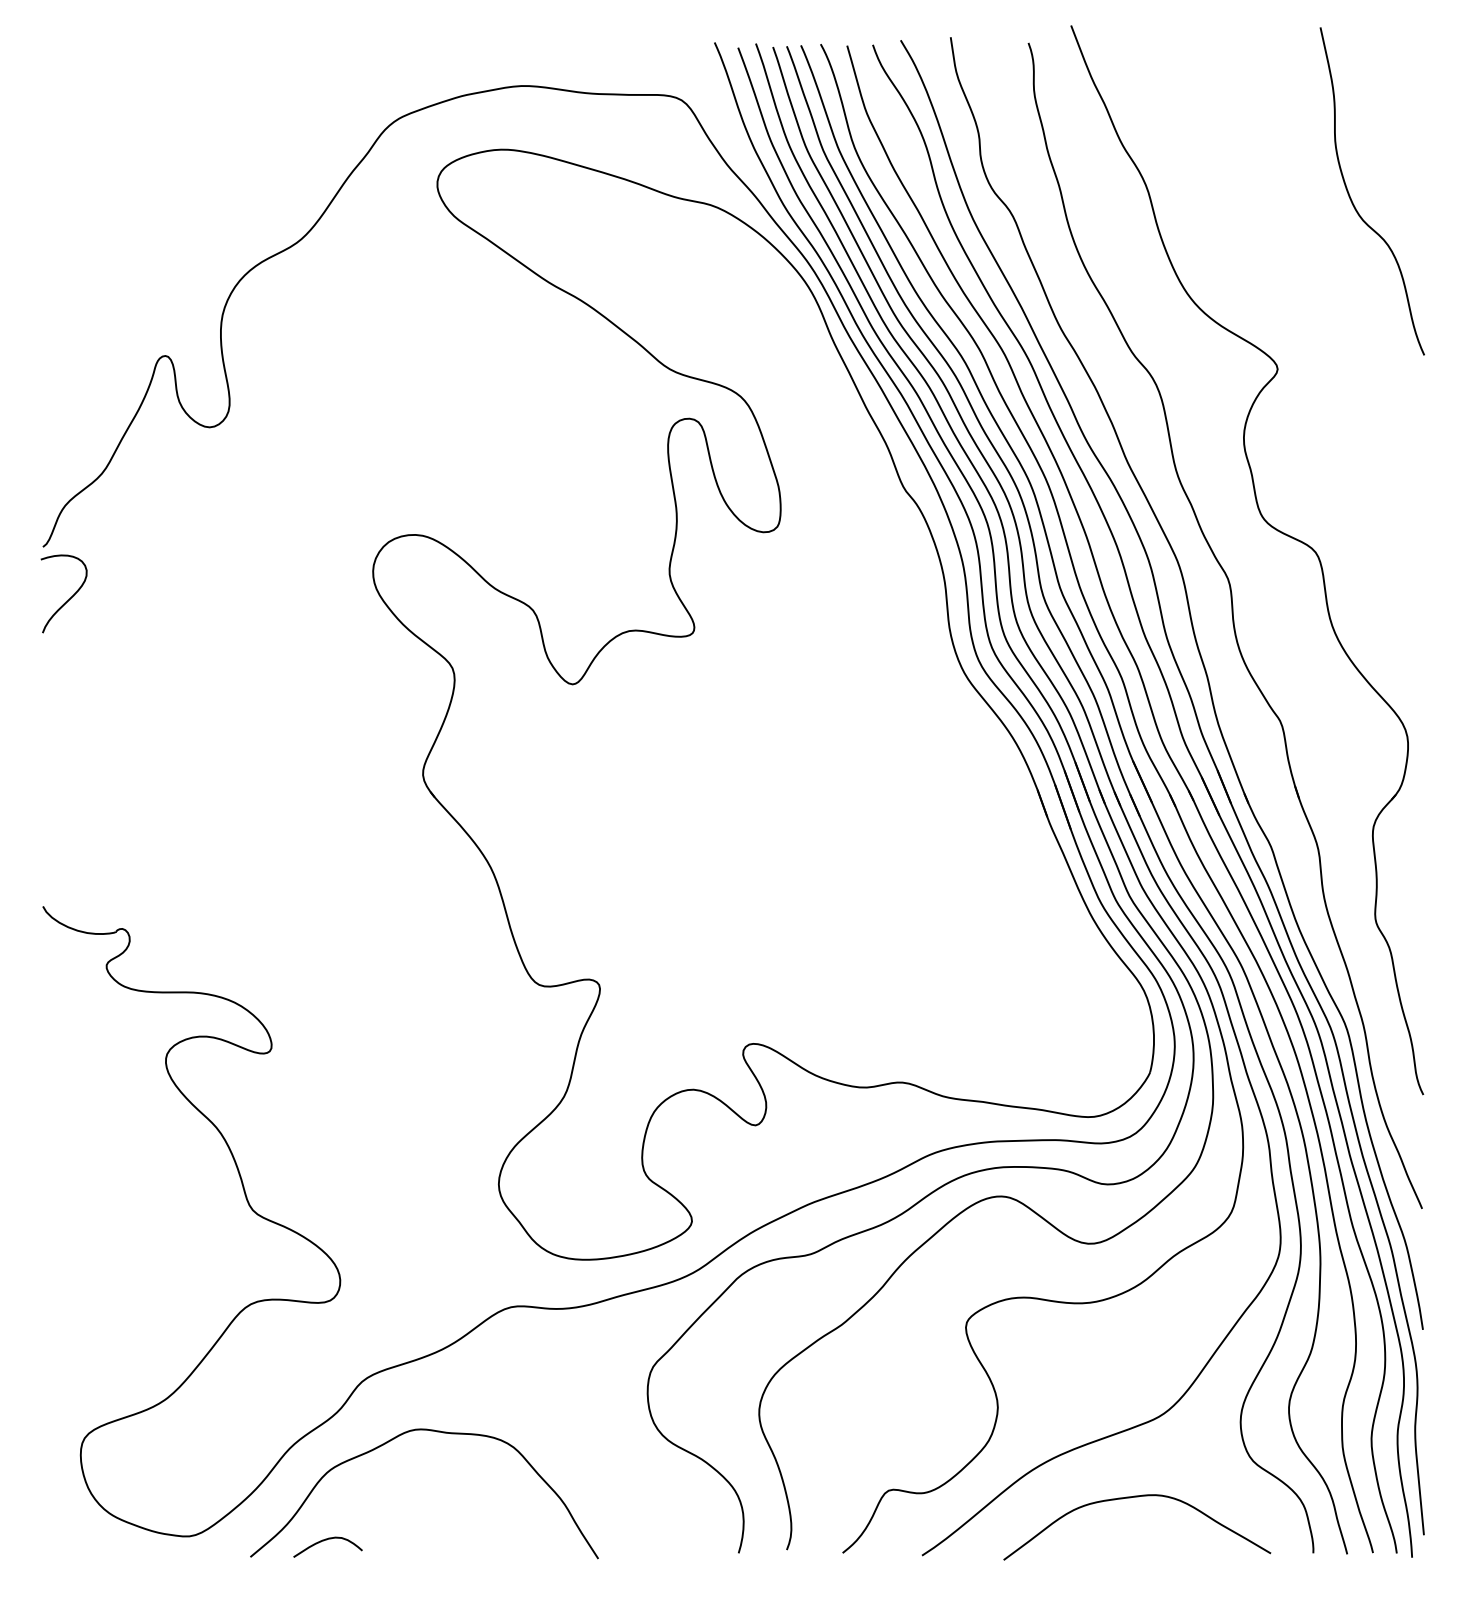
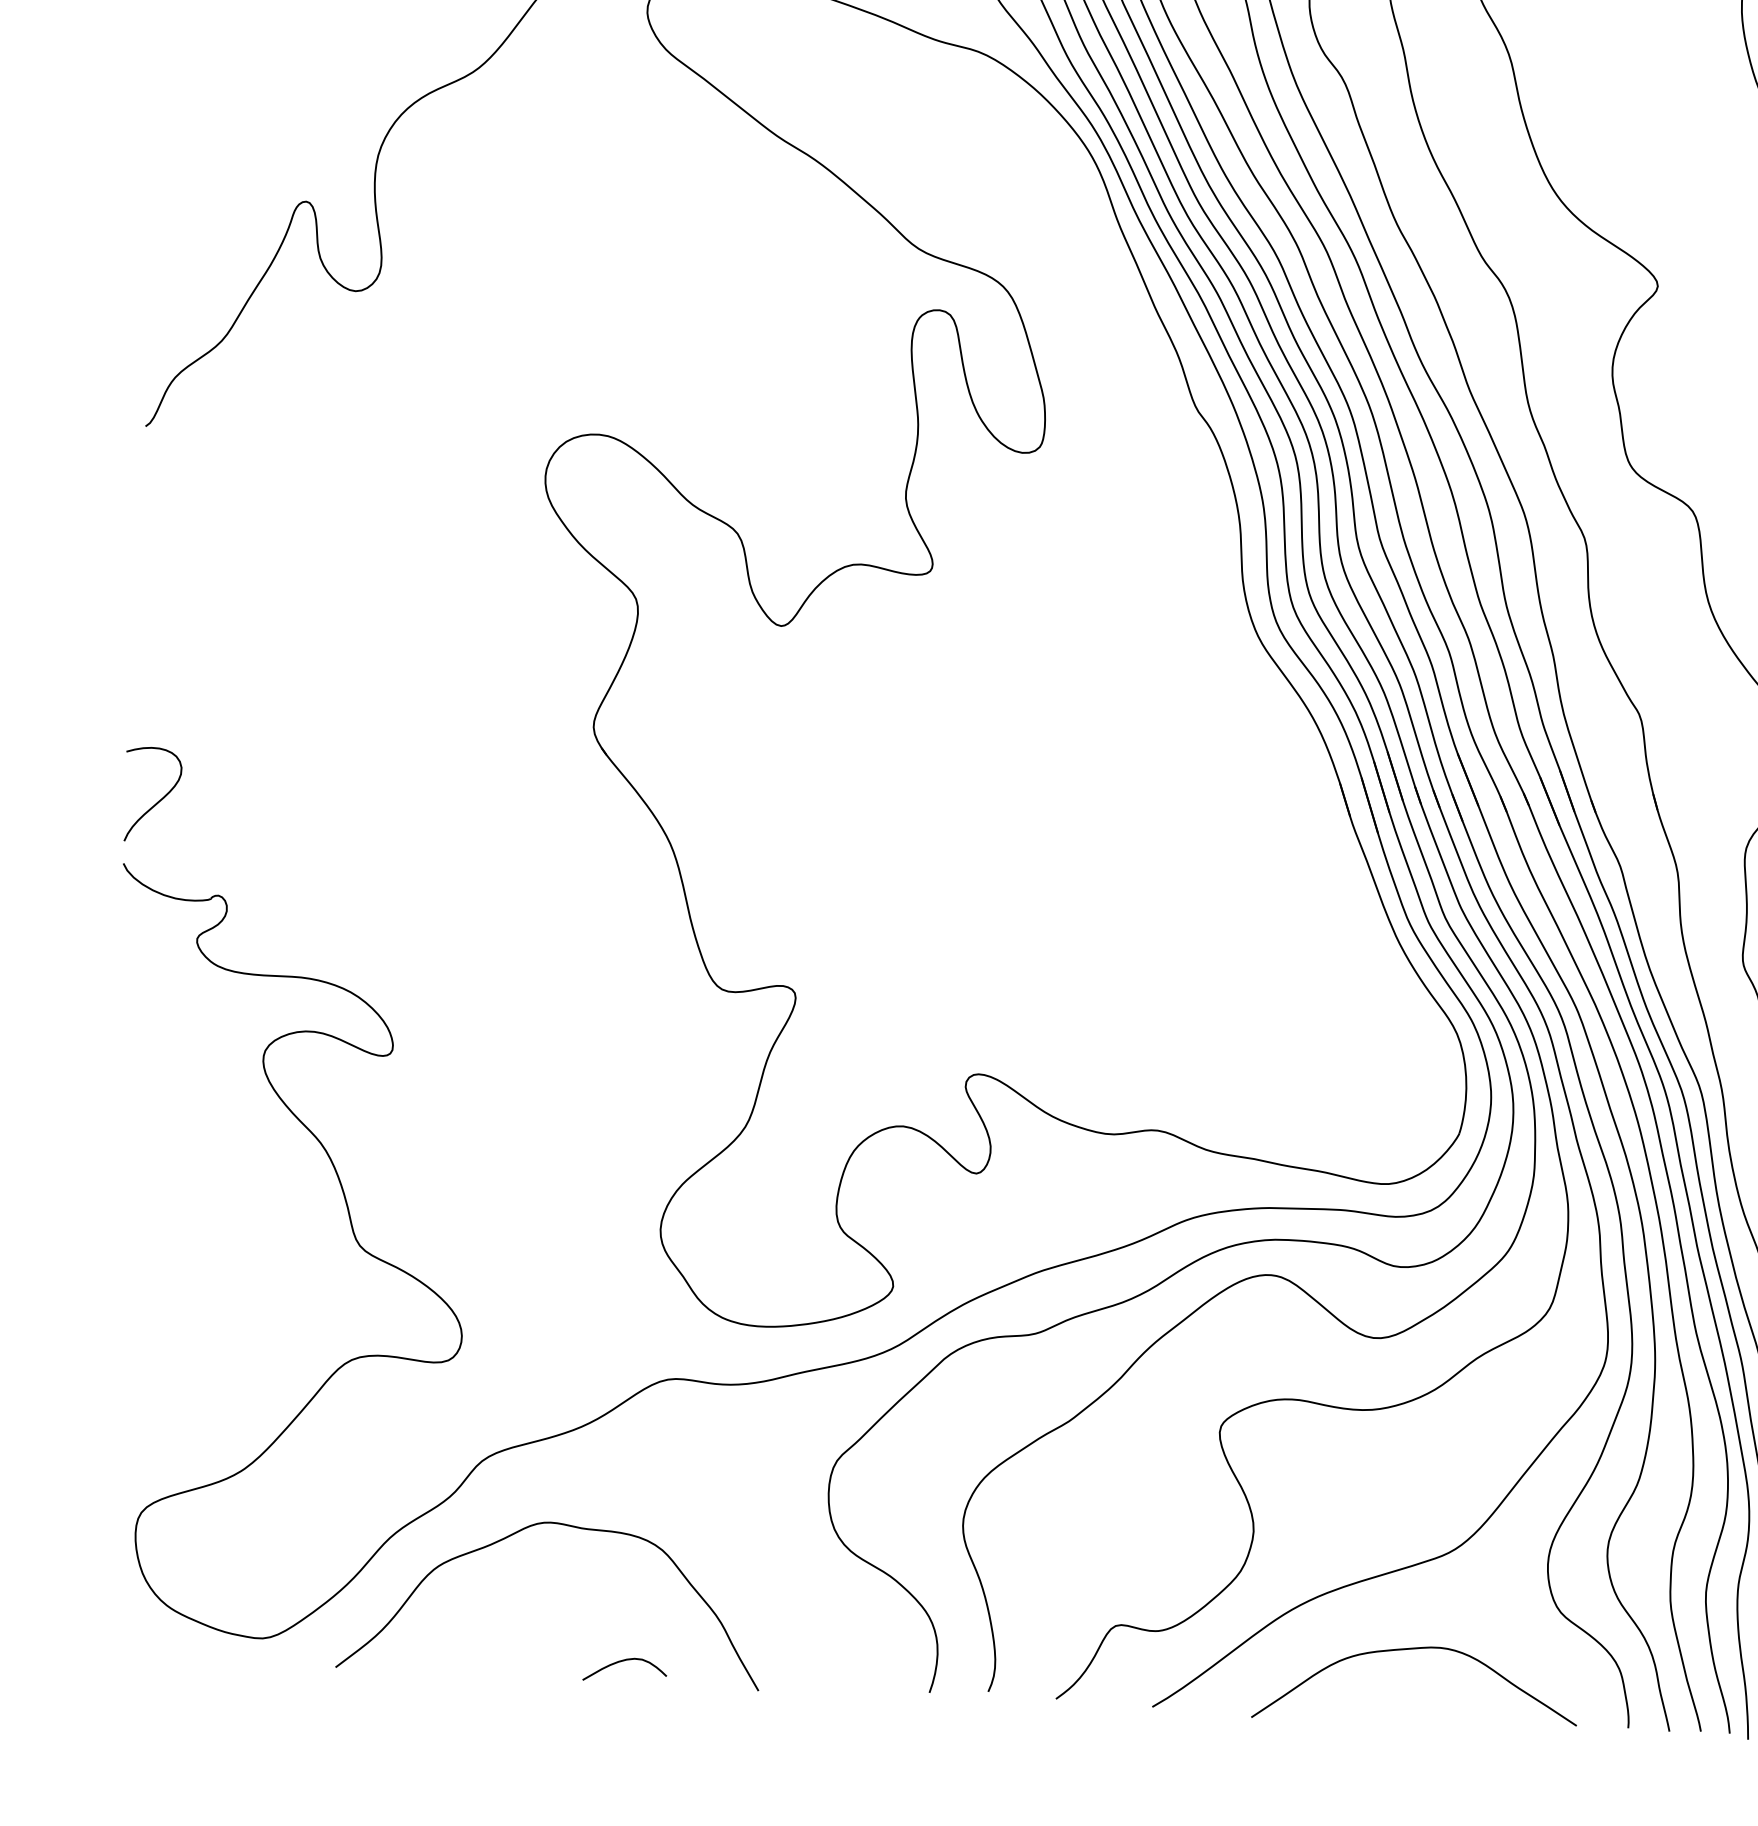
curve: (69, 598) -> (158, 800), moved
curve: (326, 1540) -> (623, 1661), moved

